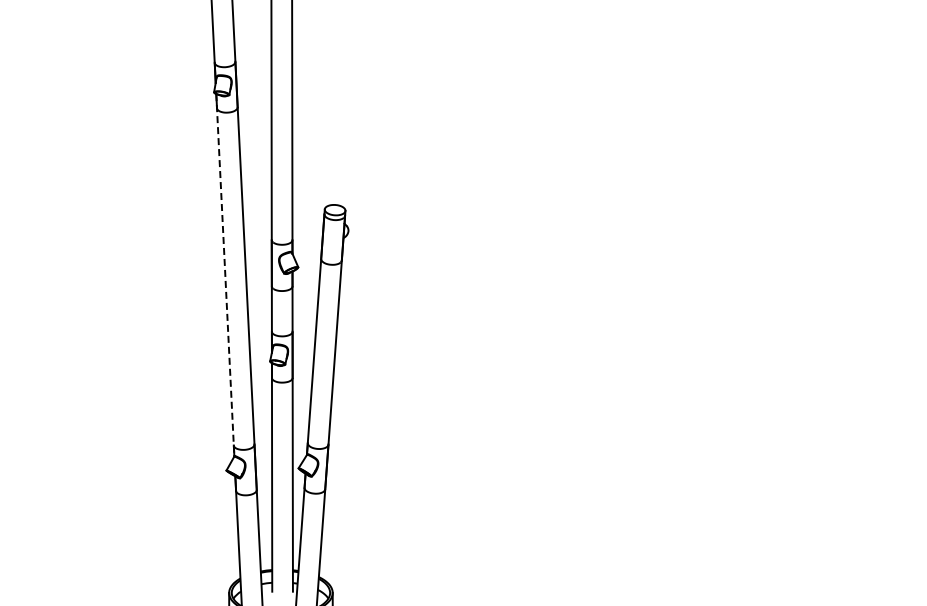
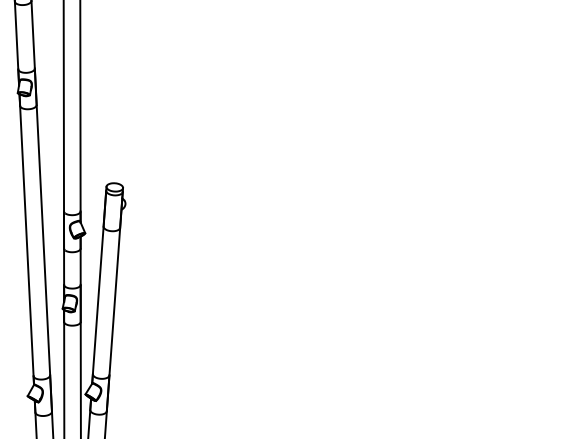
line: (225, 275) -> (26, 239), dashed -> solid

